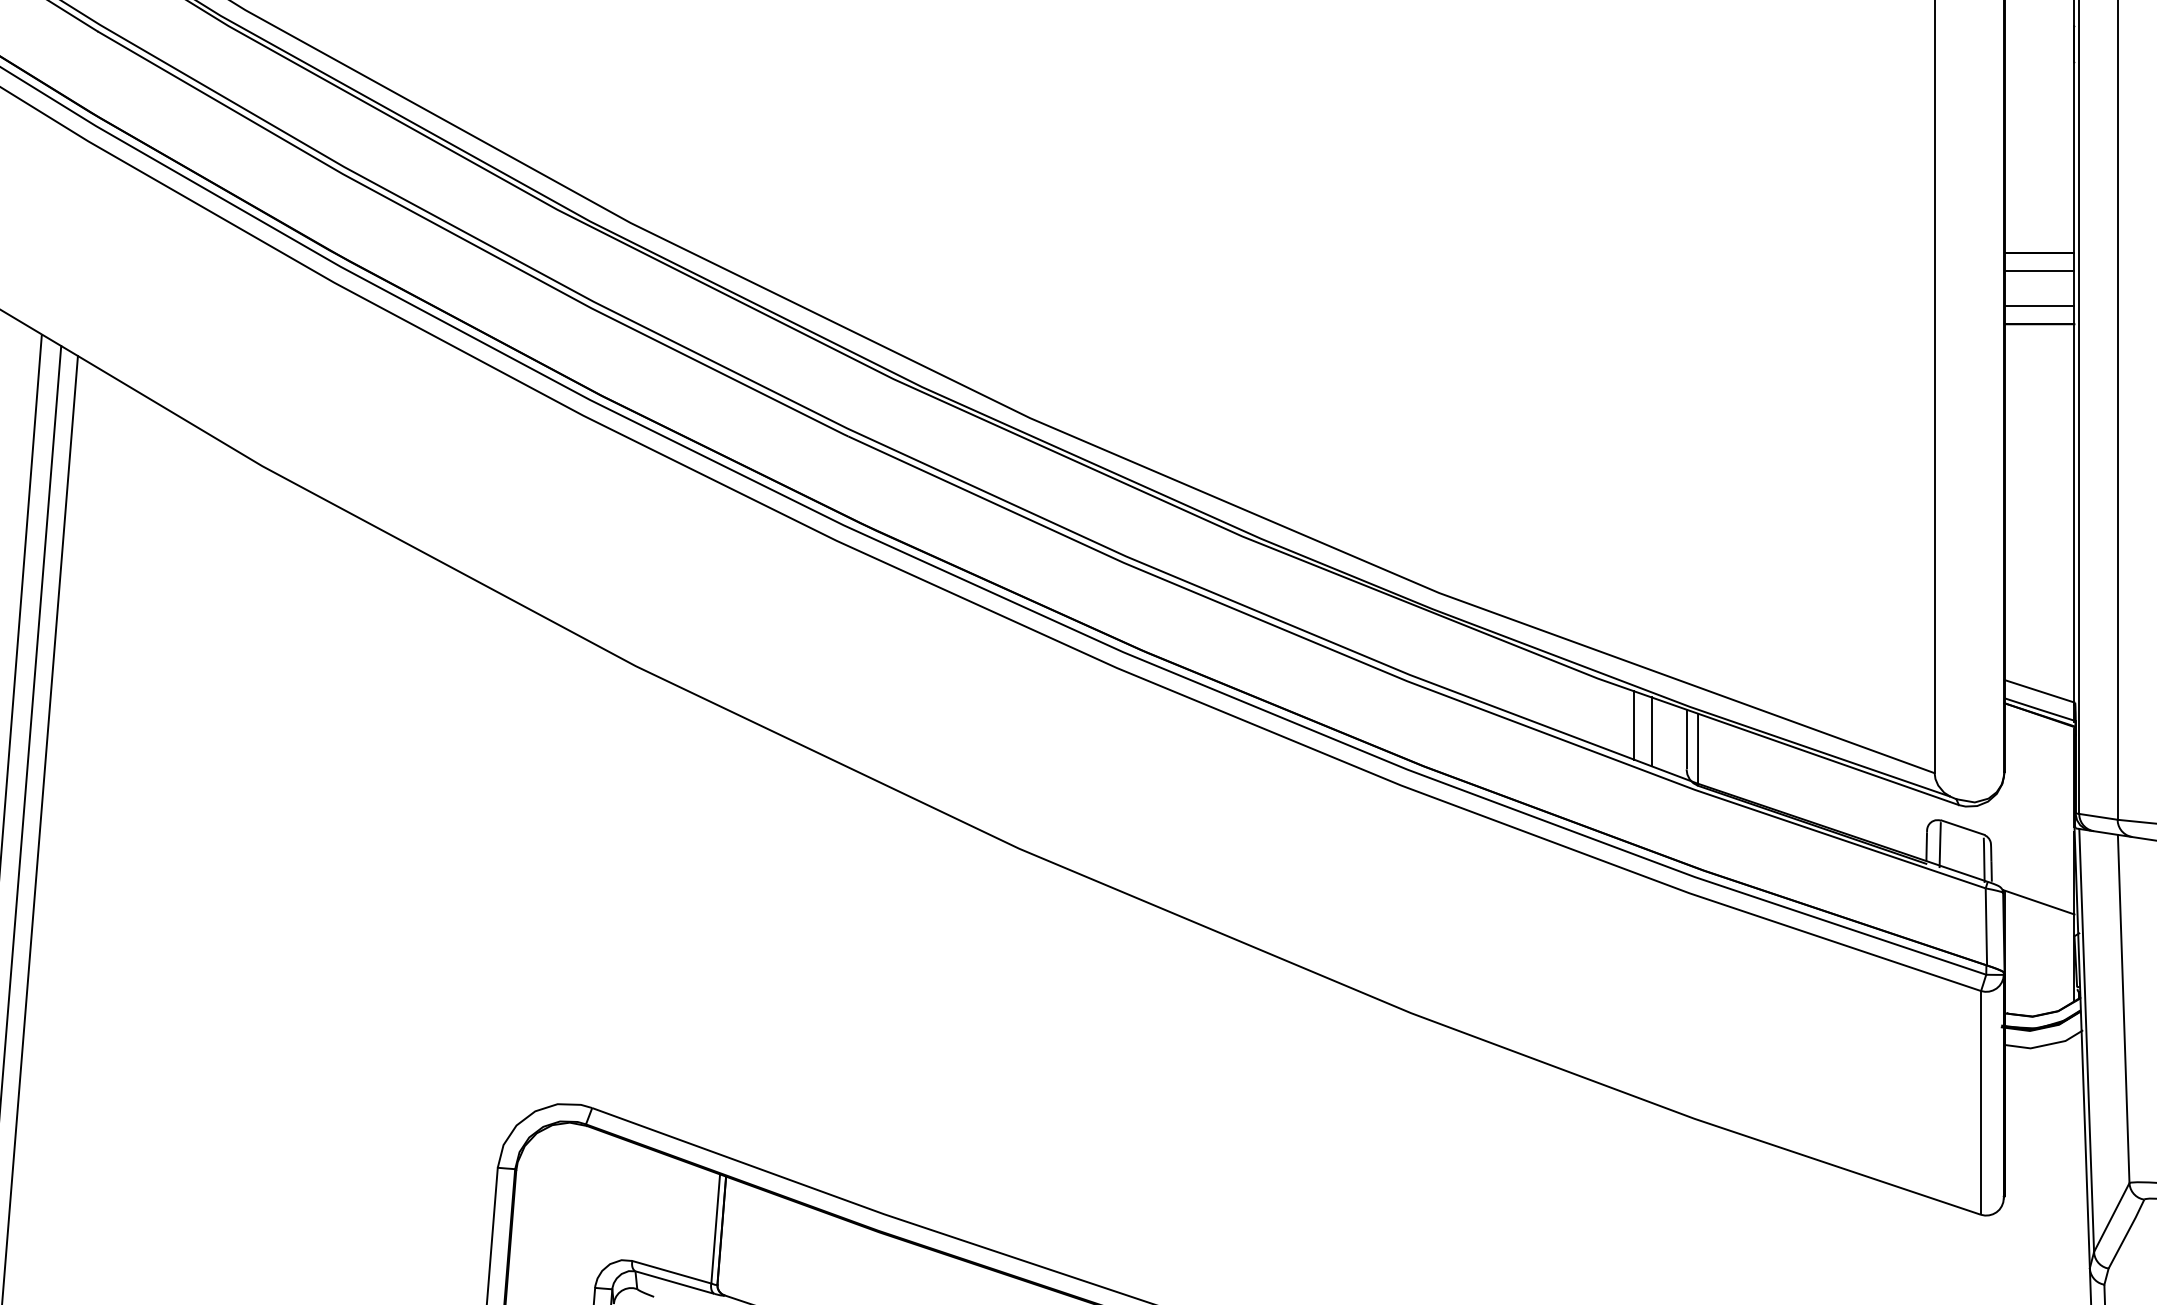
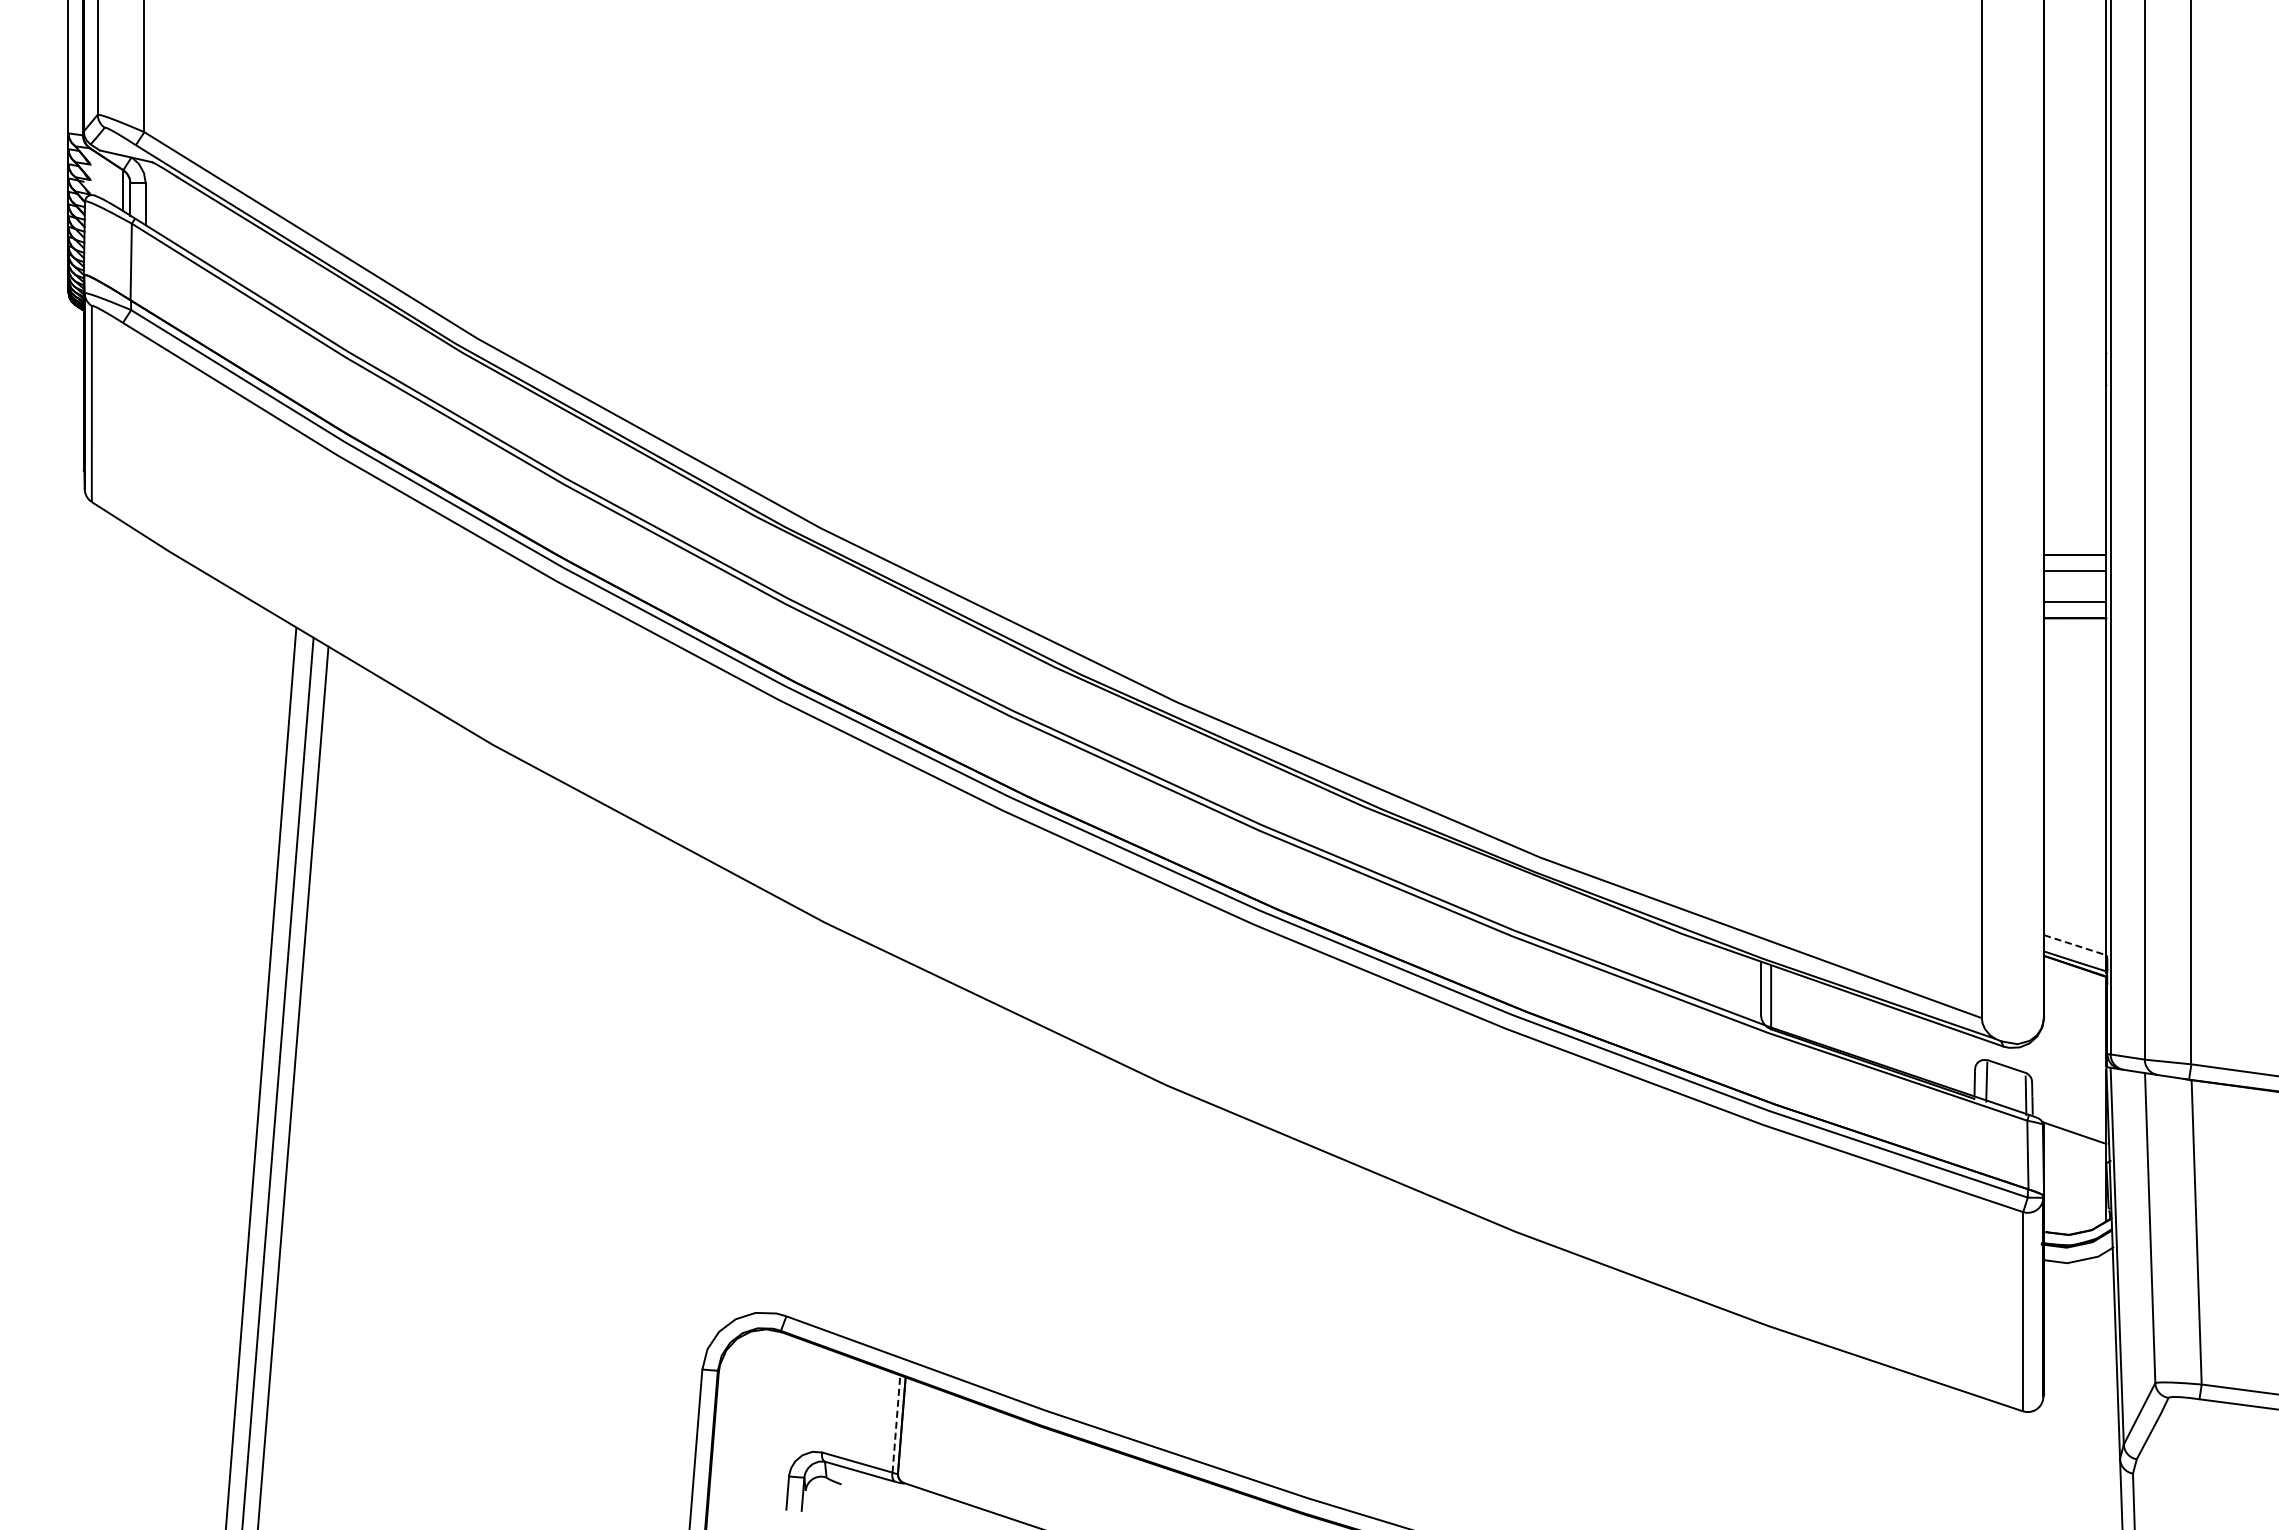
line: (2039, 691) -> (2075, 945), solid -> dashed
line: (1634, 725) -> (1714, 975), removed
line: (1651, 730) -> (1729, 980), removed
line: (715, 1229) -> (896, 1424), solid -> dashed

